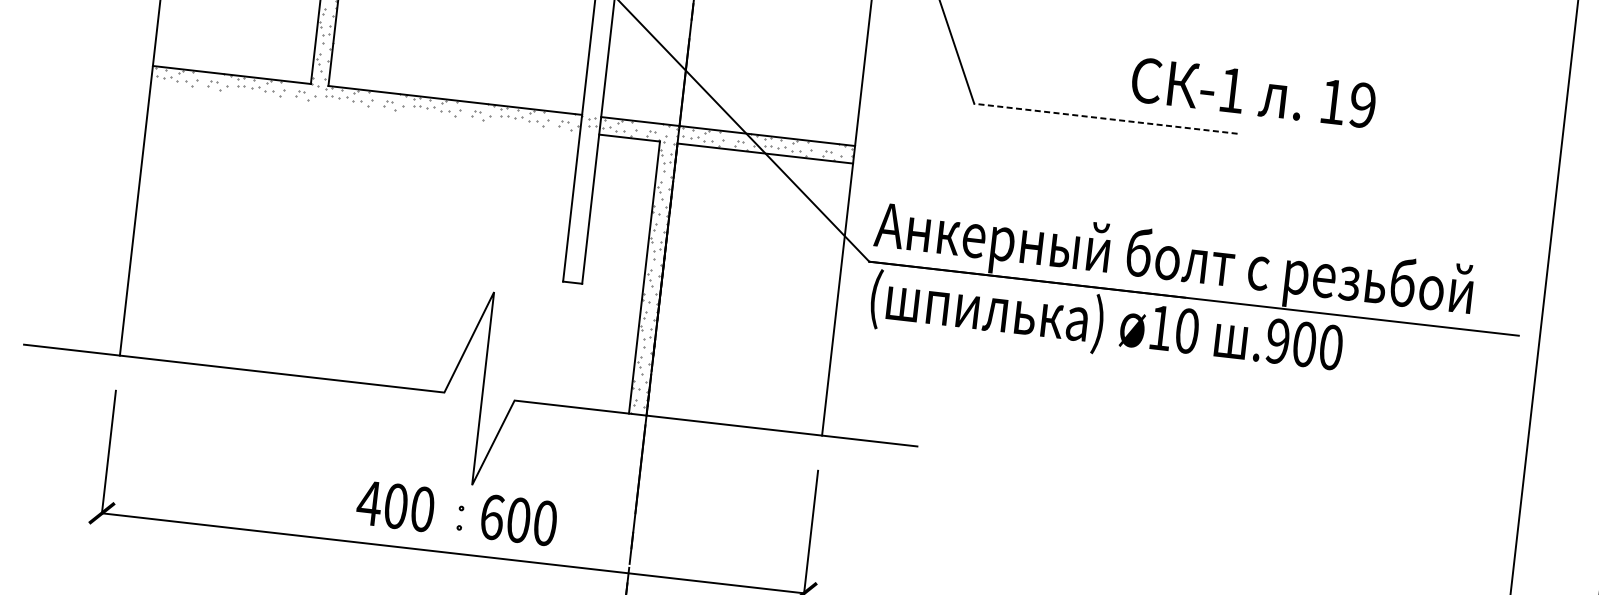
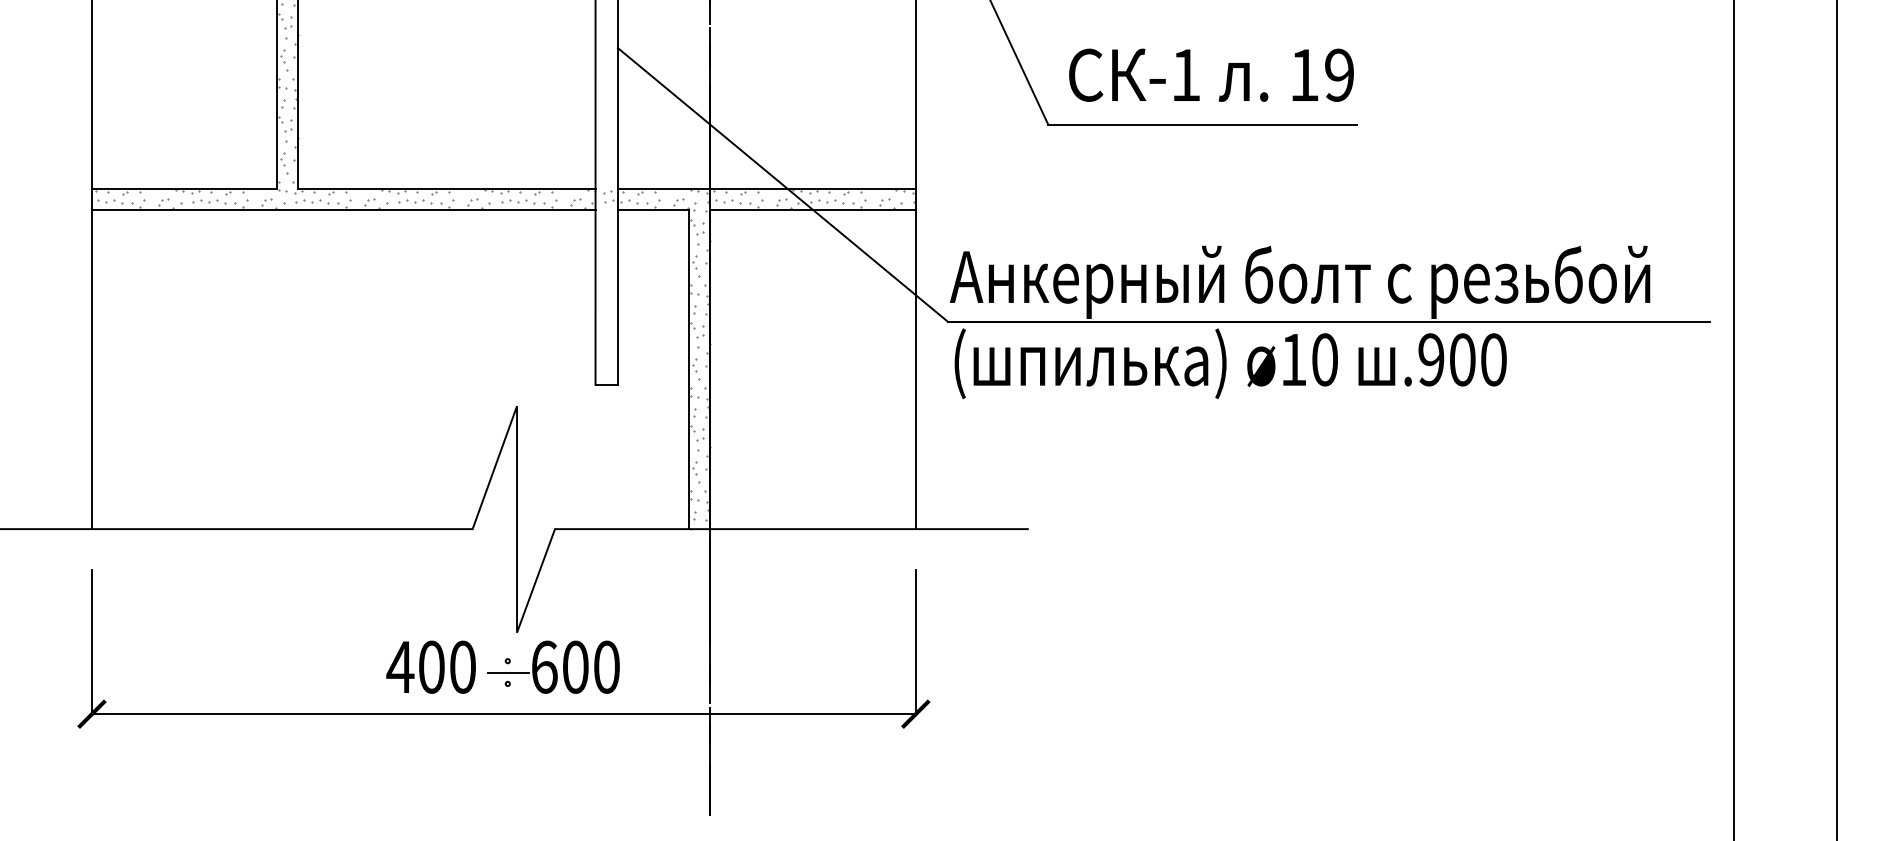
text: (1253, 92) -> (1211, 74), moved
line: (365, 107) -> (343, 209), added
line: (1105, 118) -> (1202, 124), dashed -> solid
line: (461, 518) -> (508, 672), added

